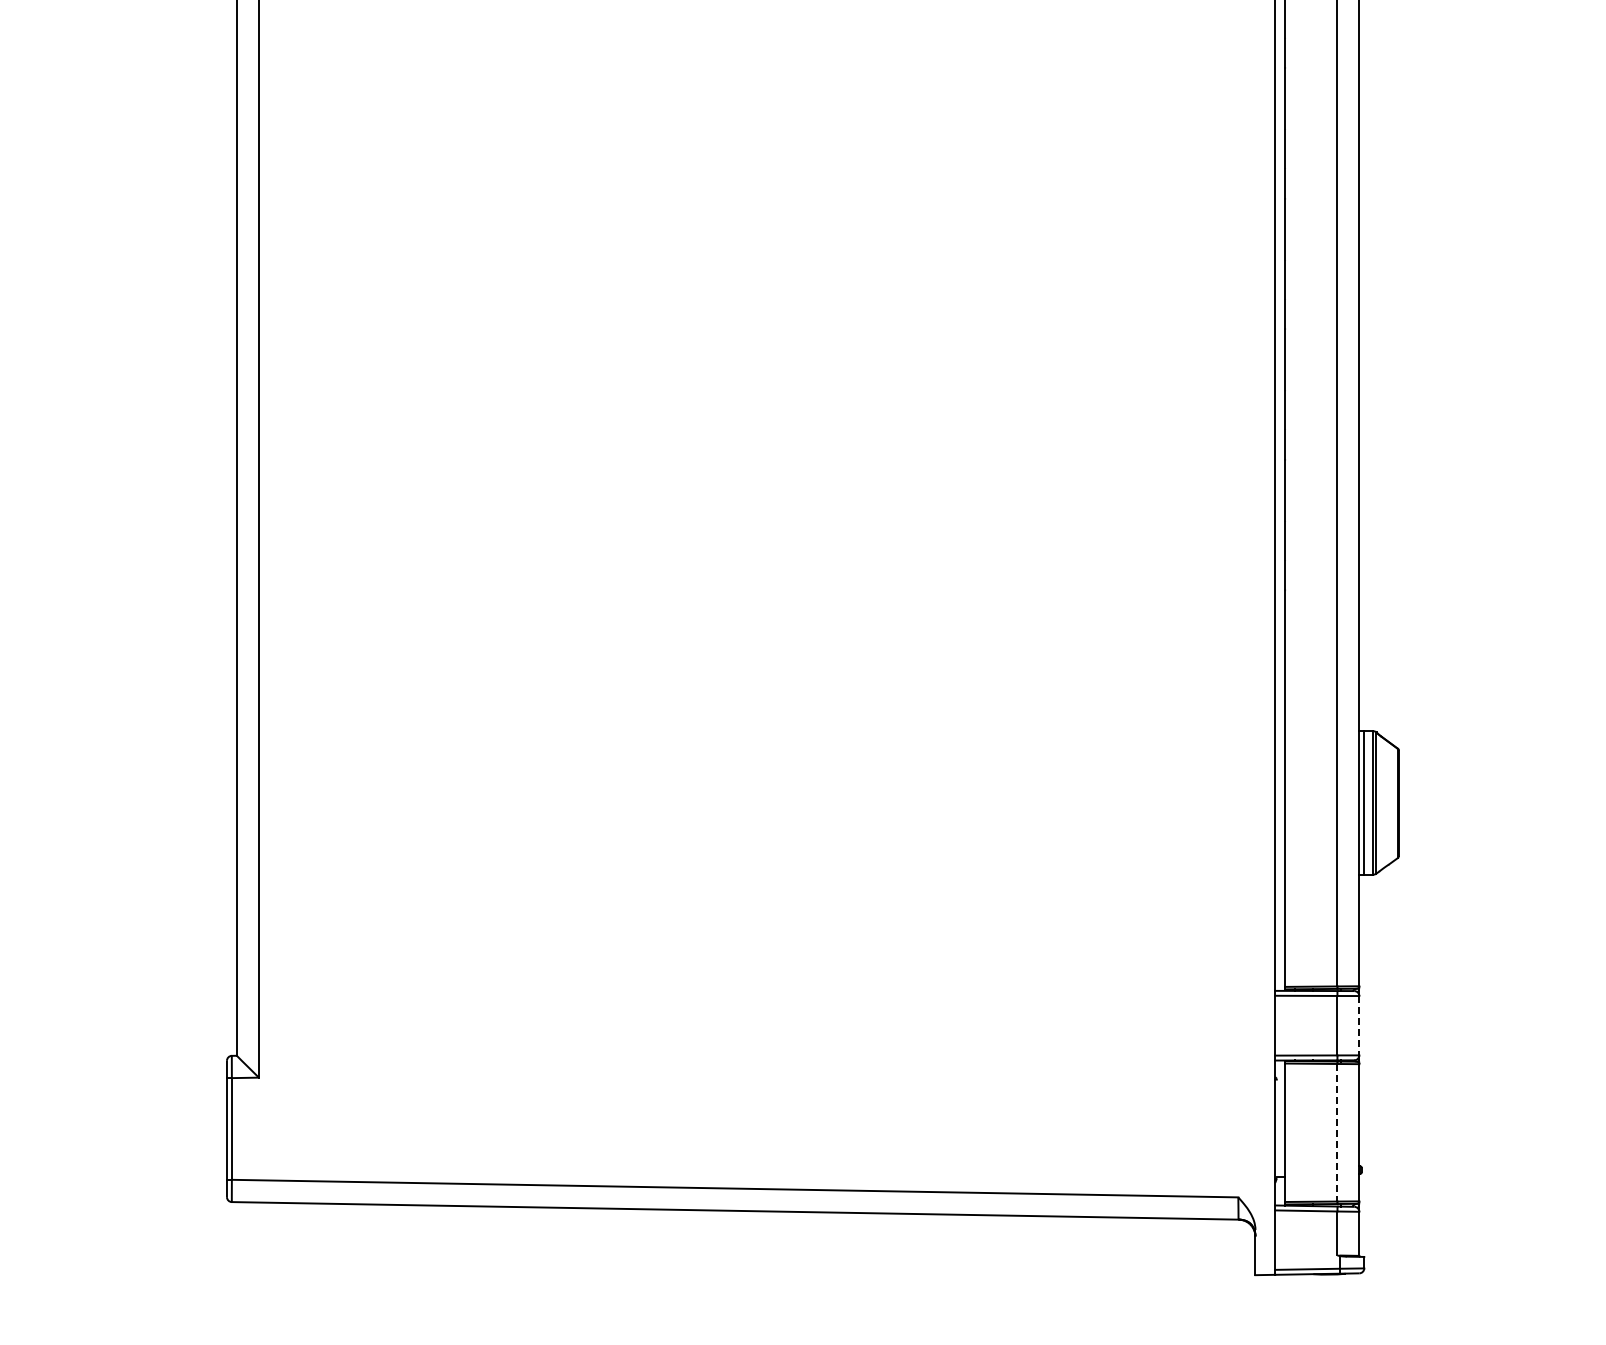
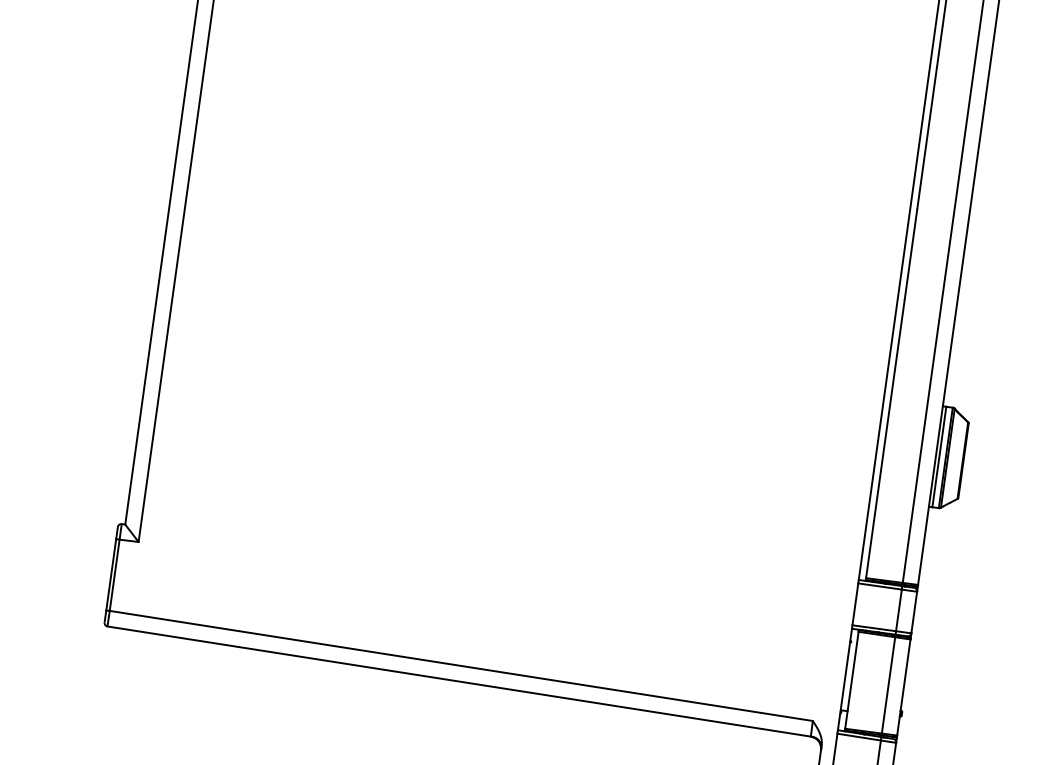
line: (1359, 1025) -> (914, 612), dashed -> solid
line: (1337, 1132) -> (888, 685), dashed -> solid

